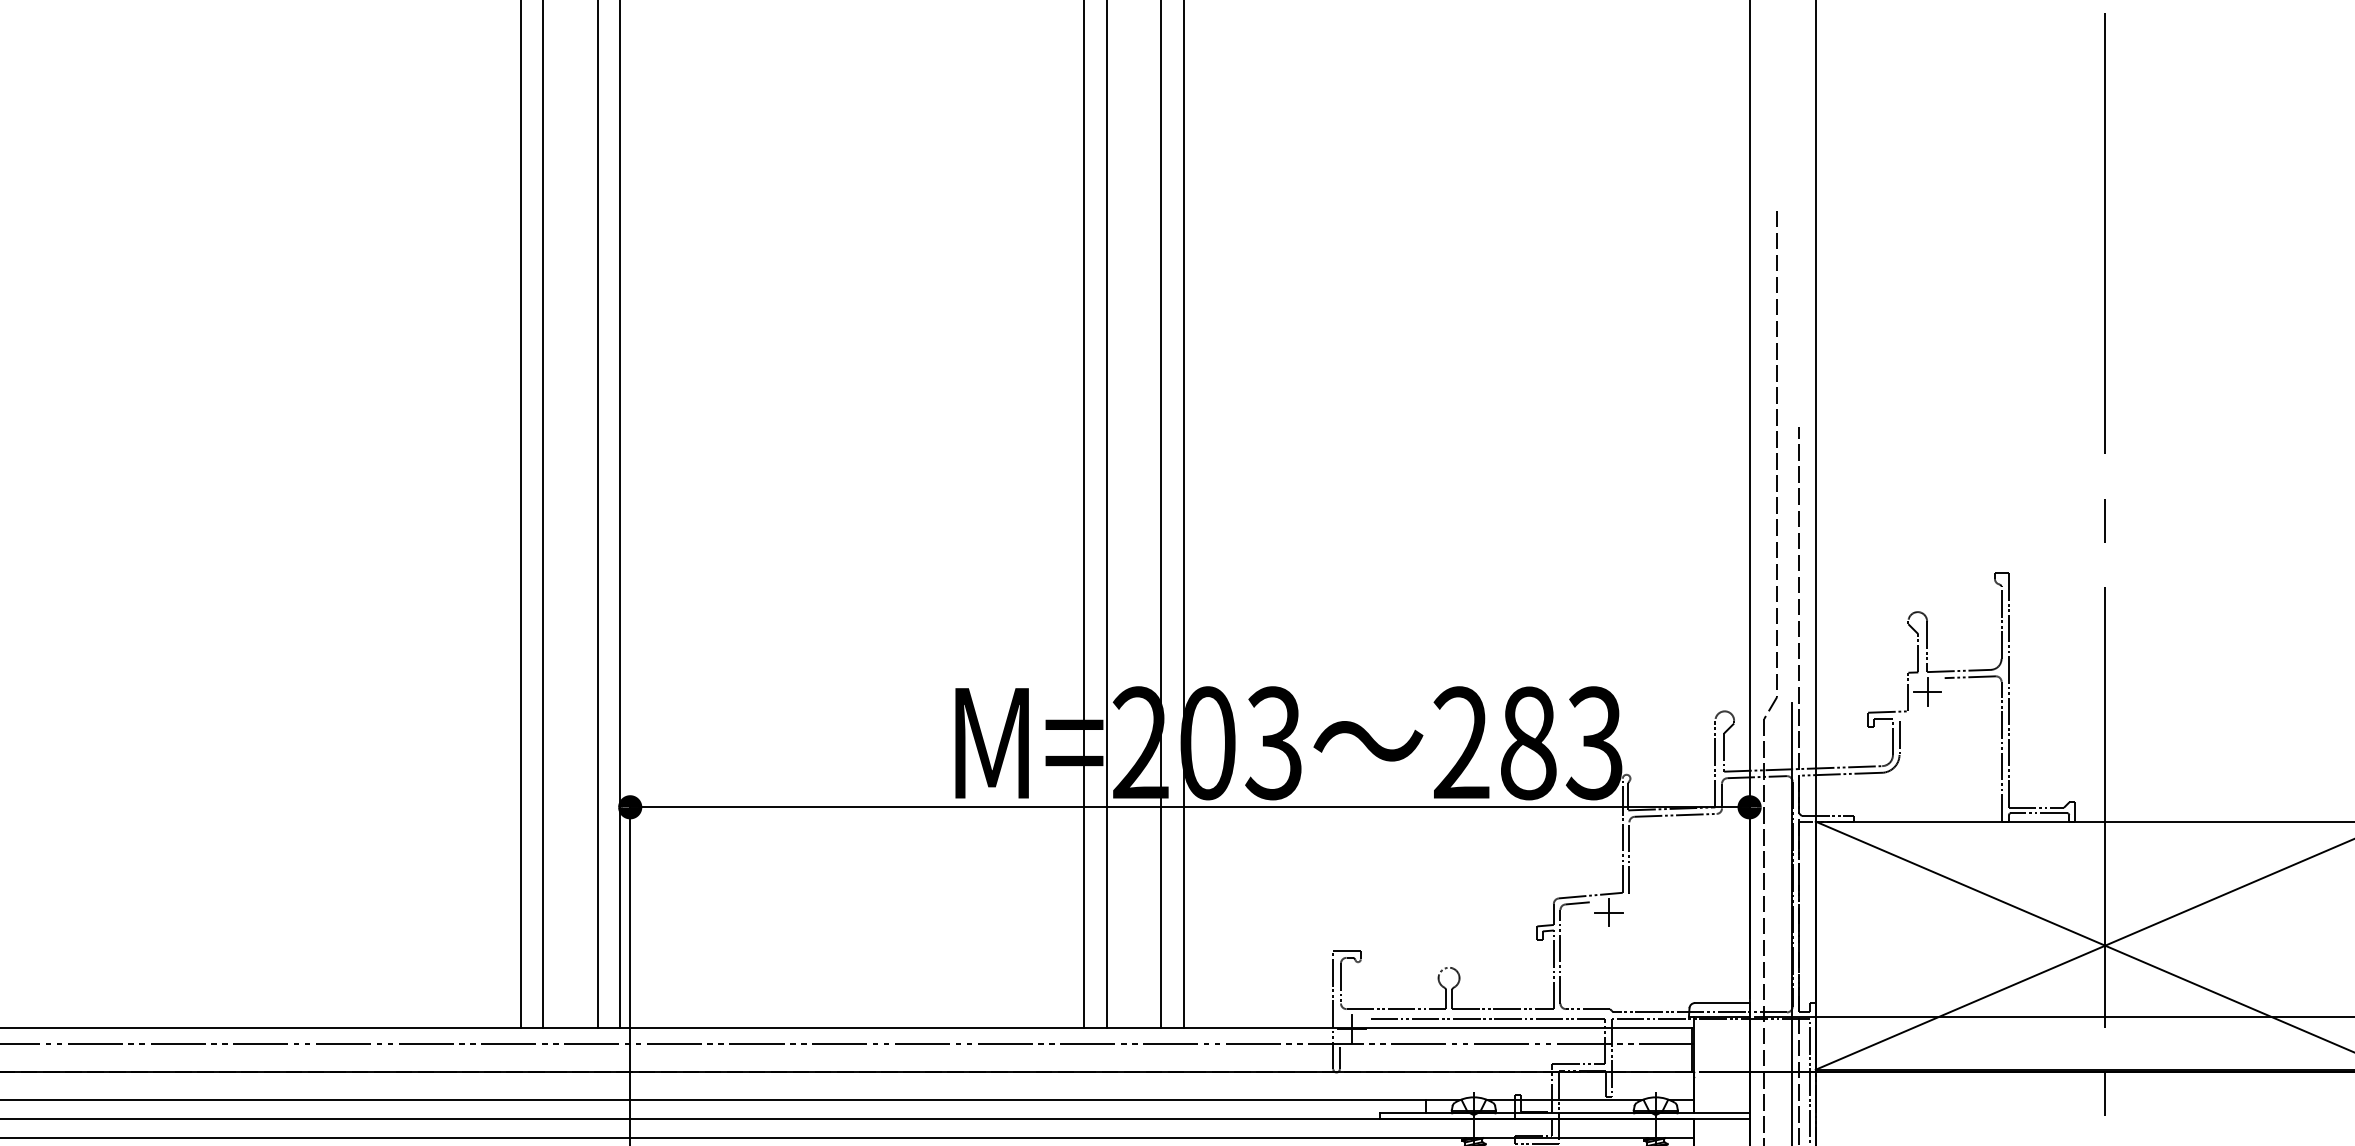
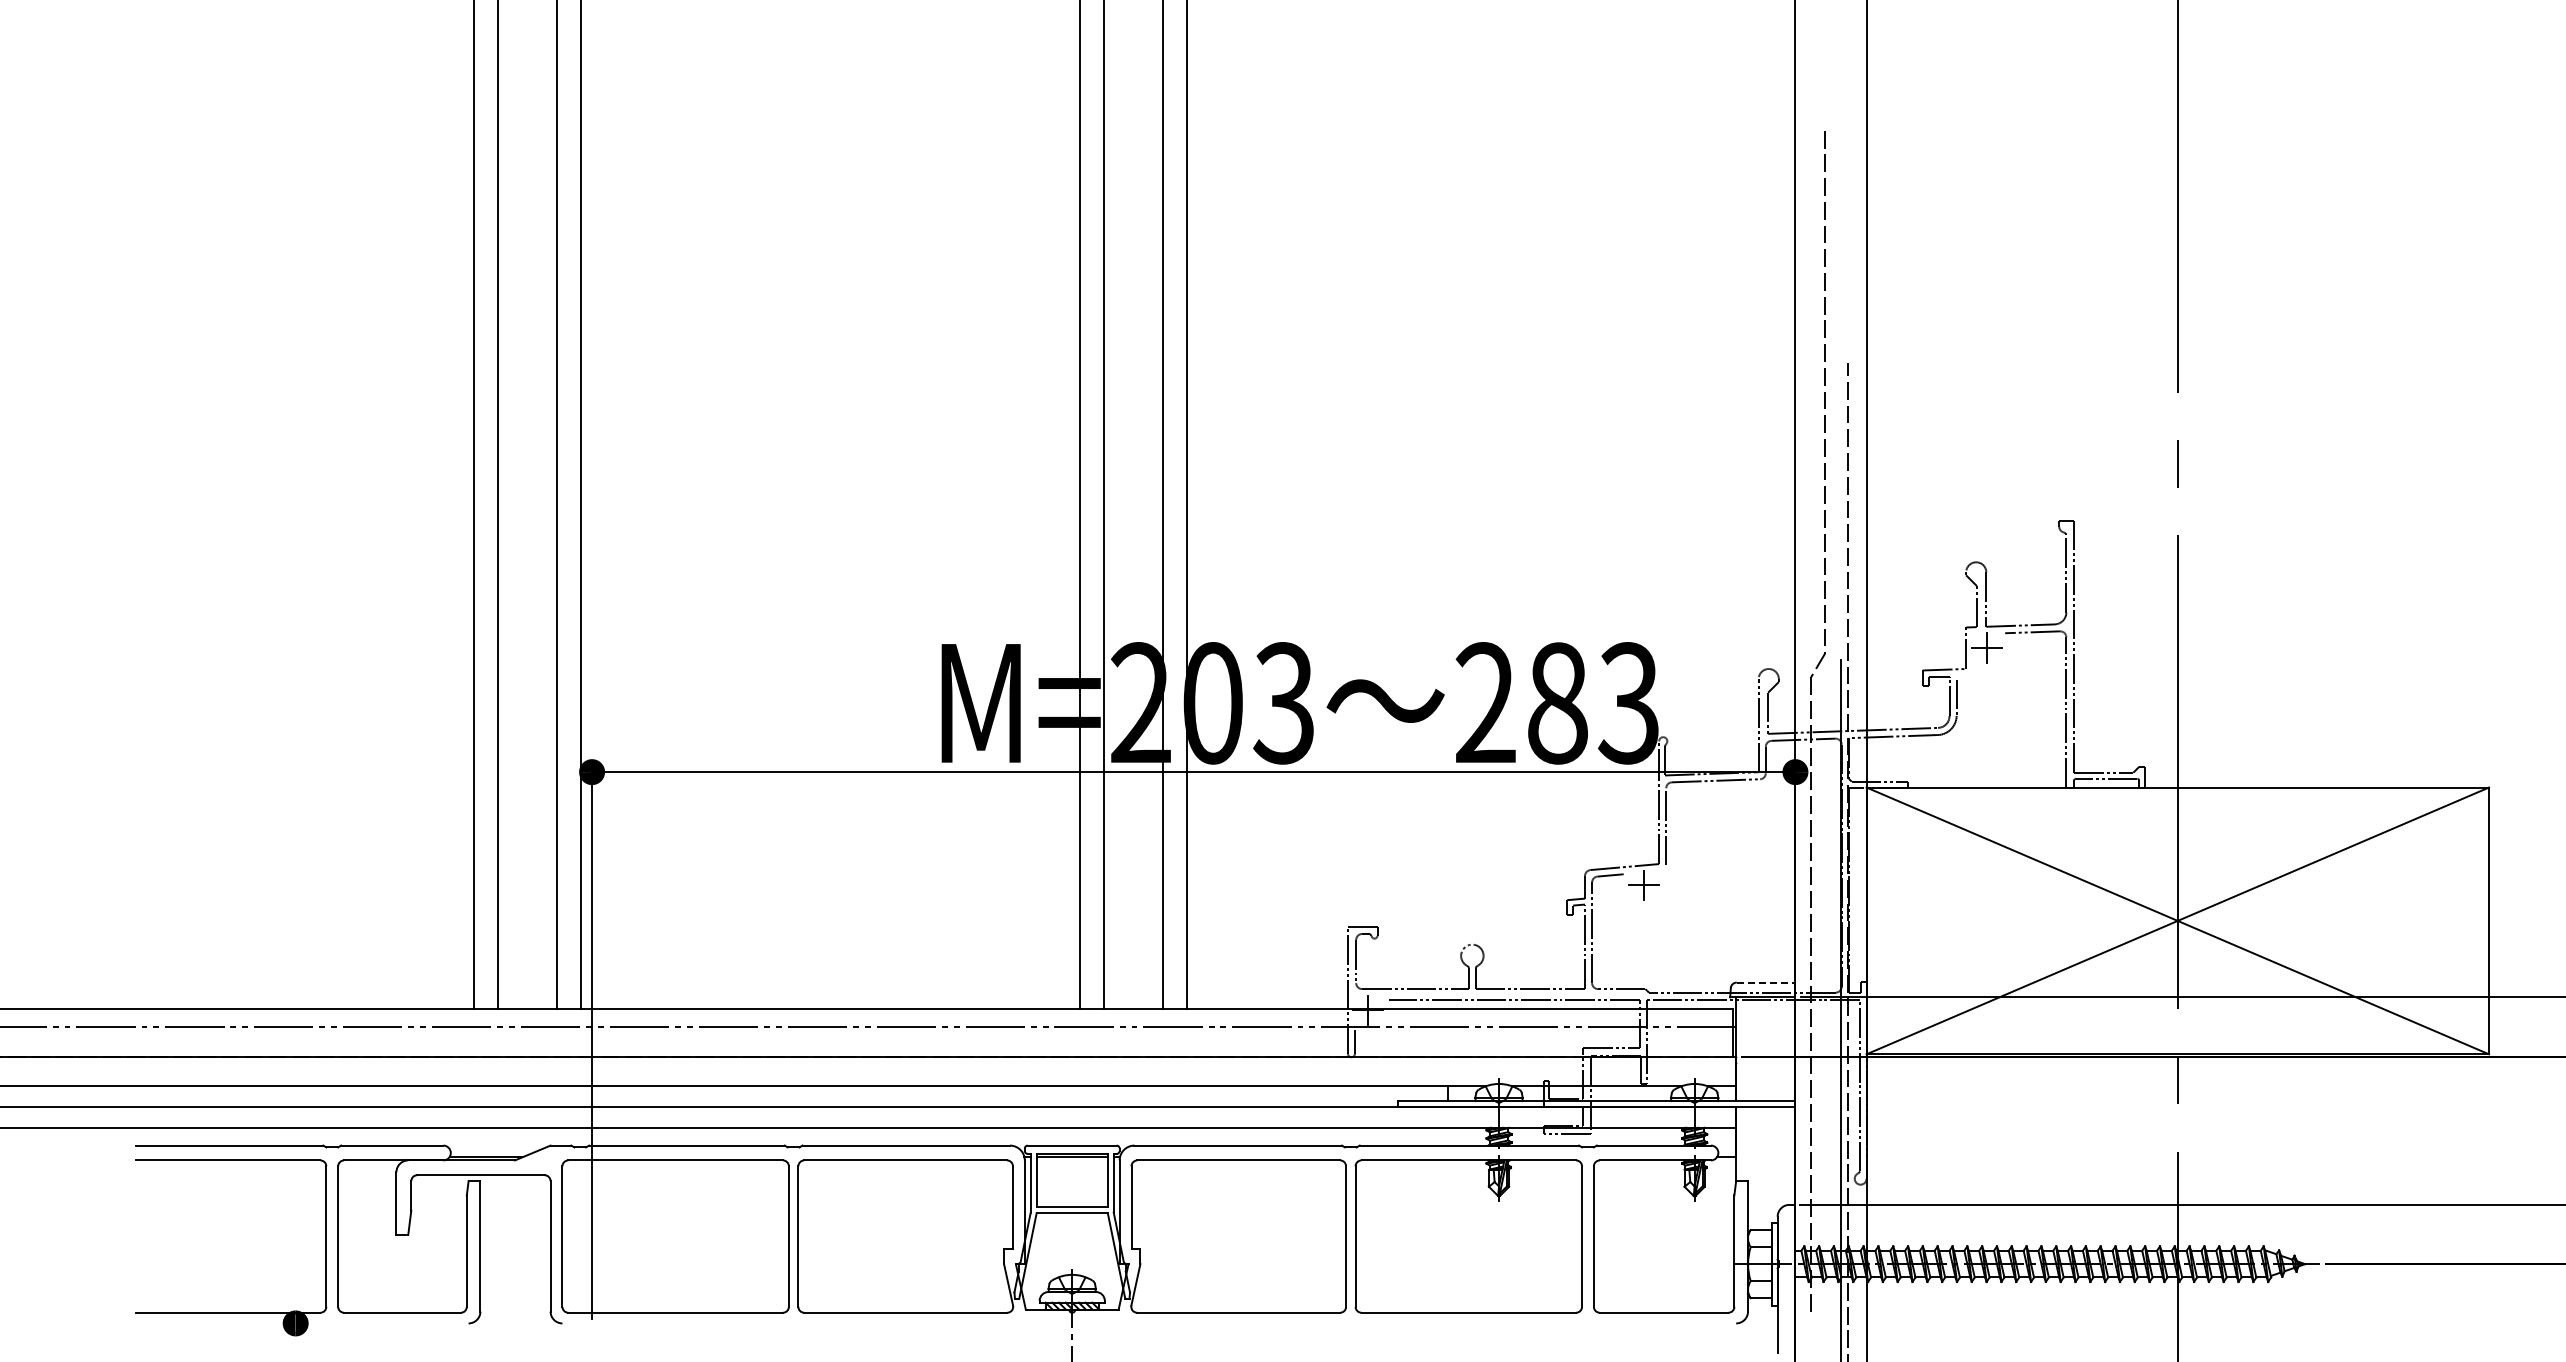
line: (1722, 1002) -> (1766, 982), solid -> dashed

